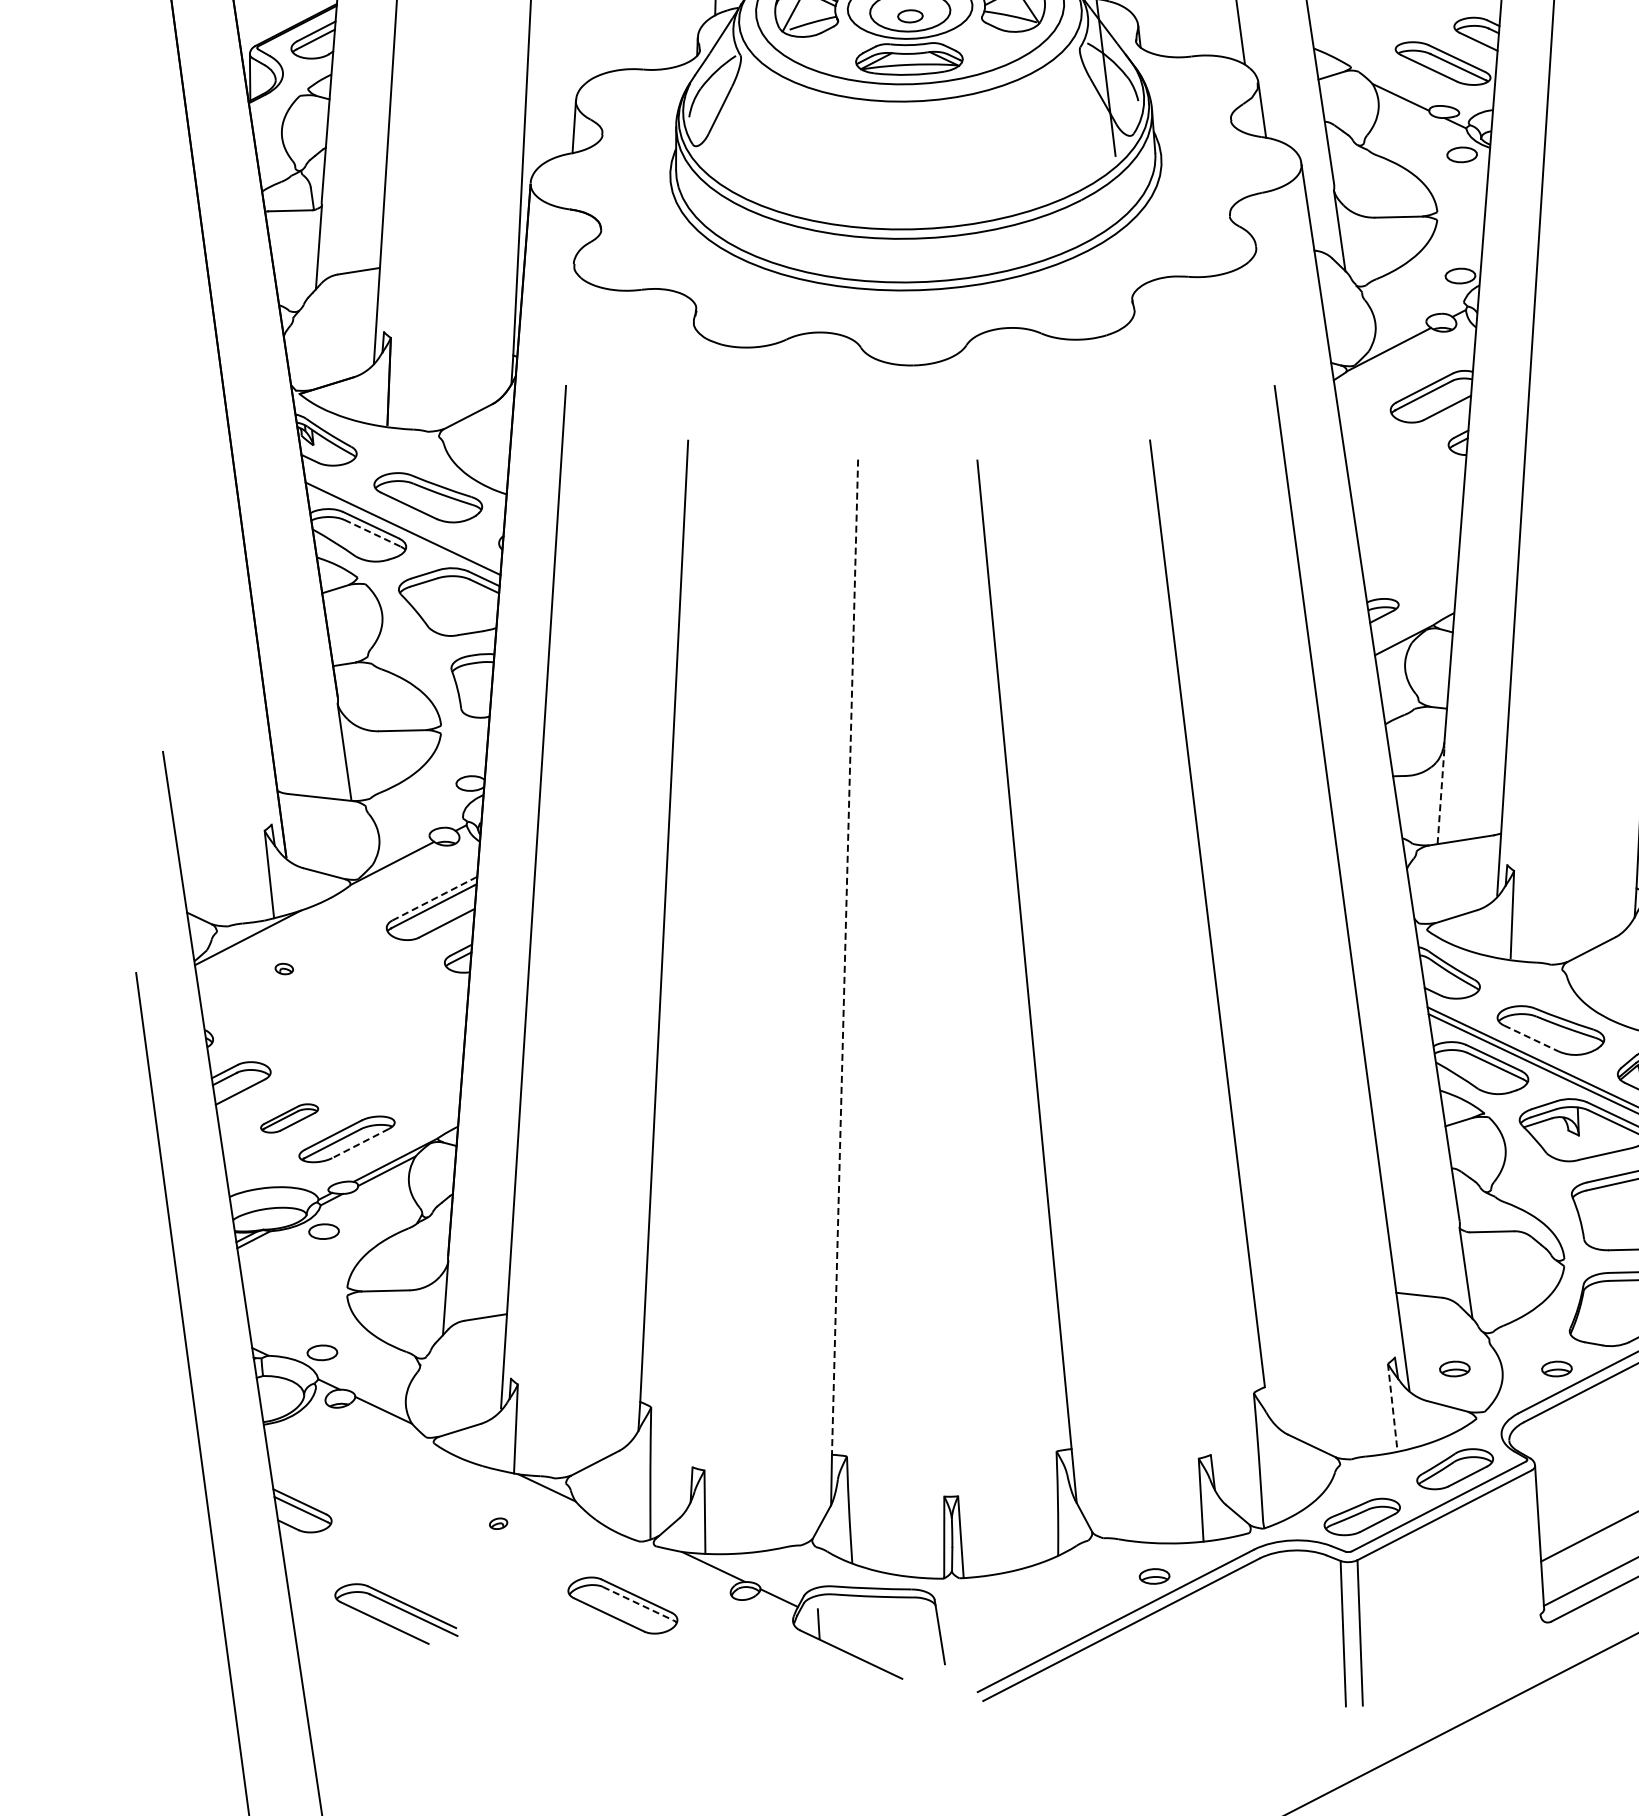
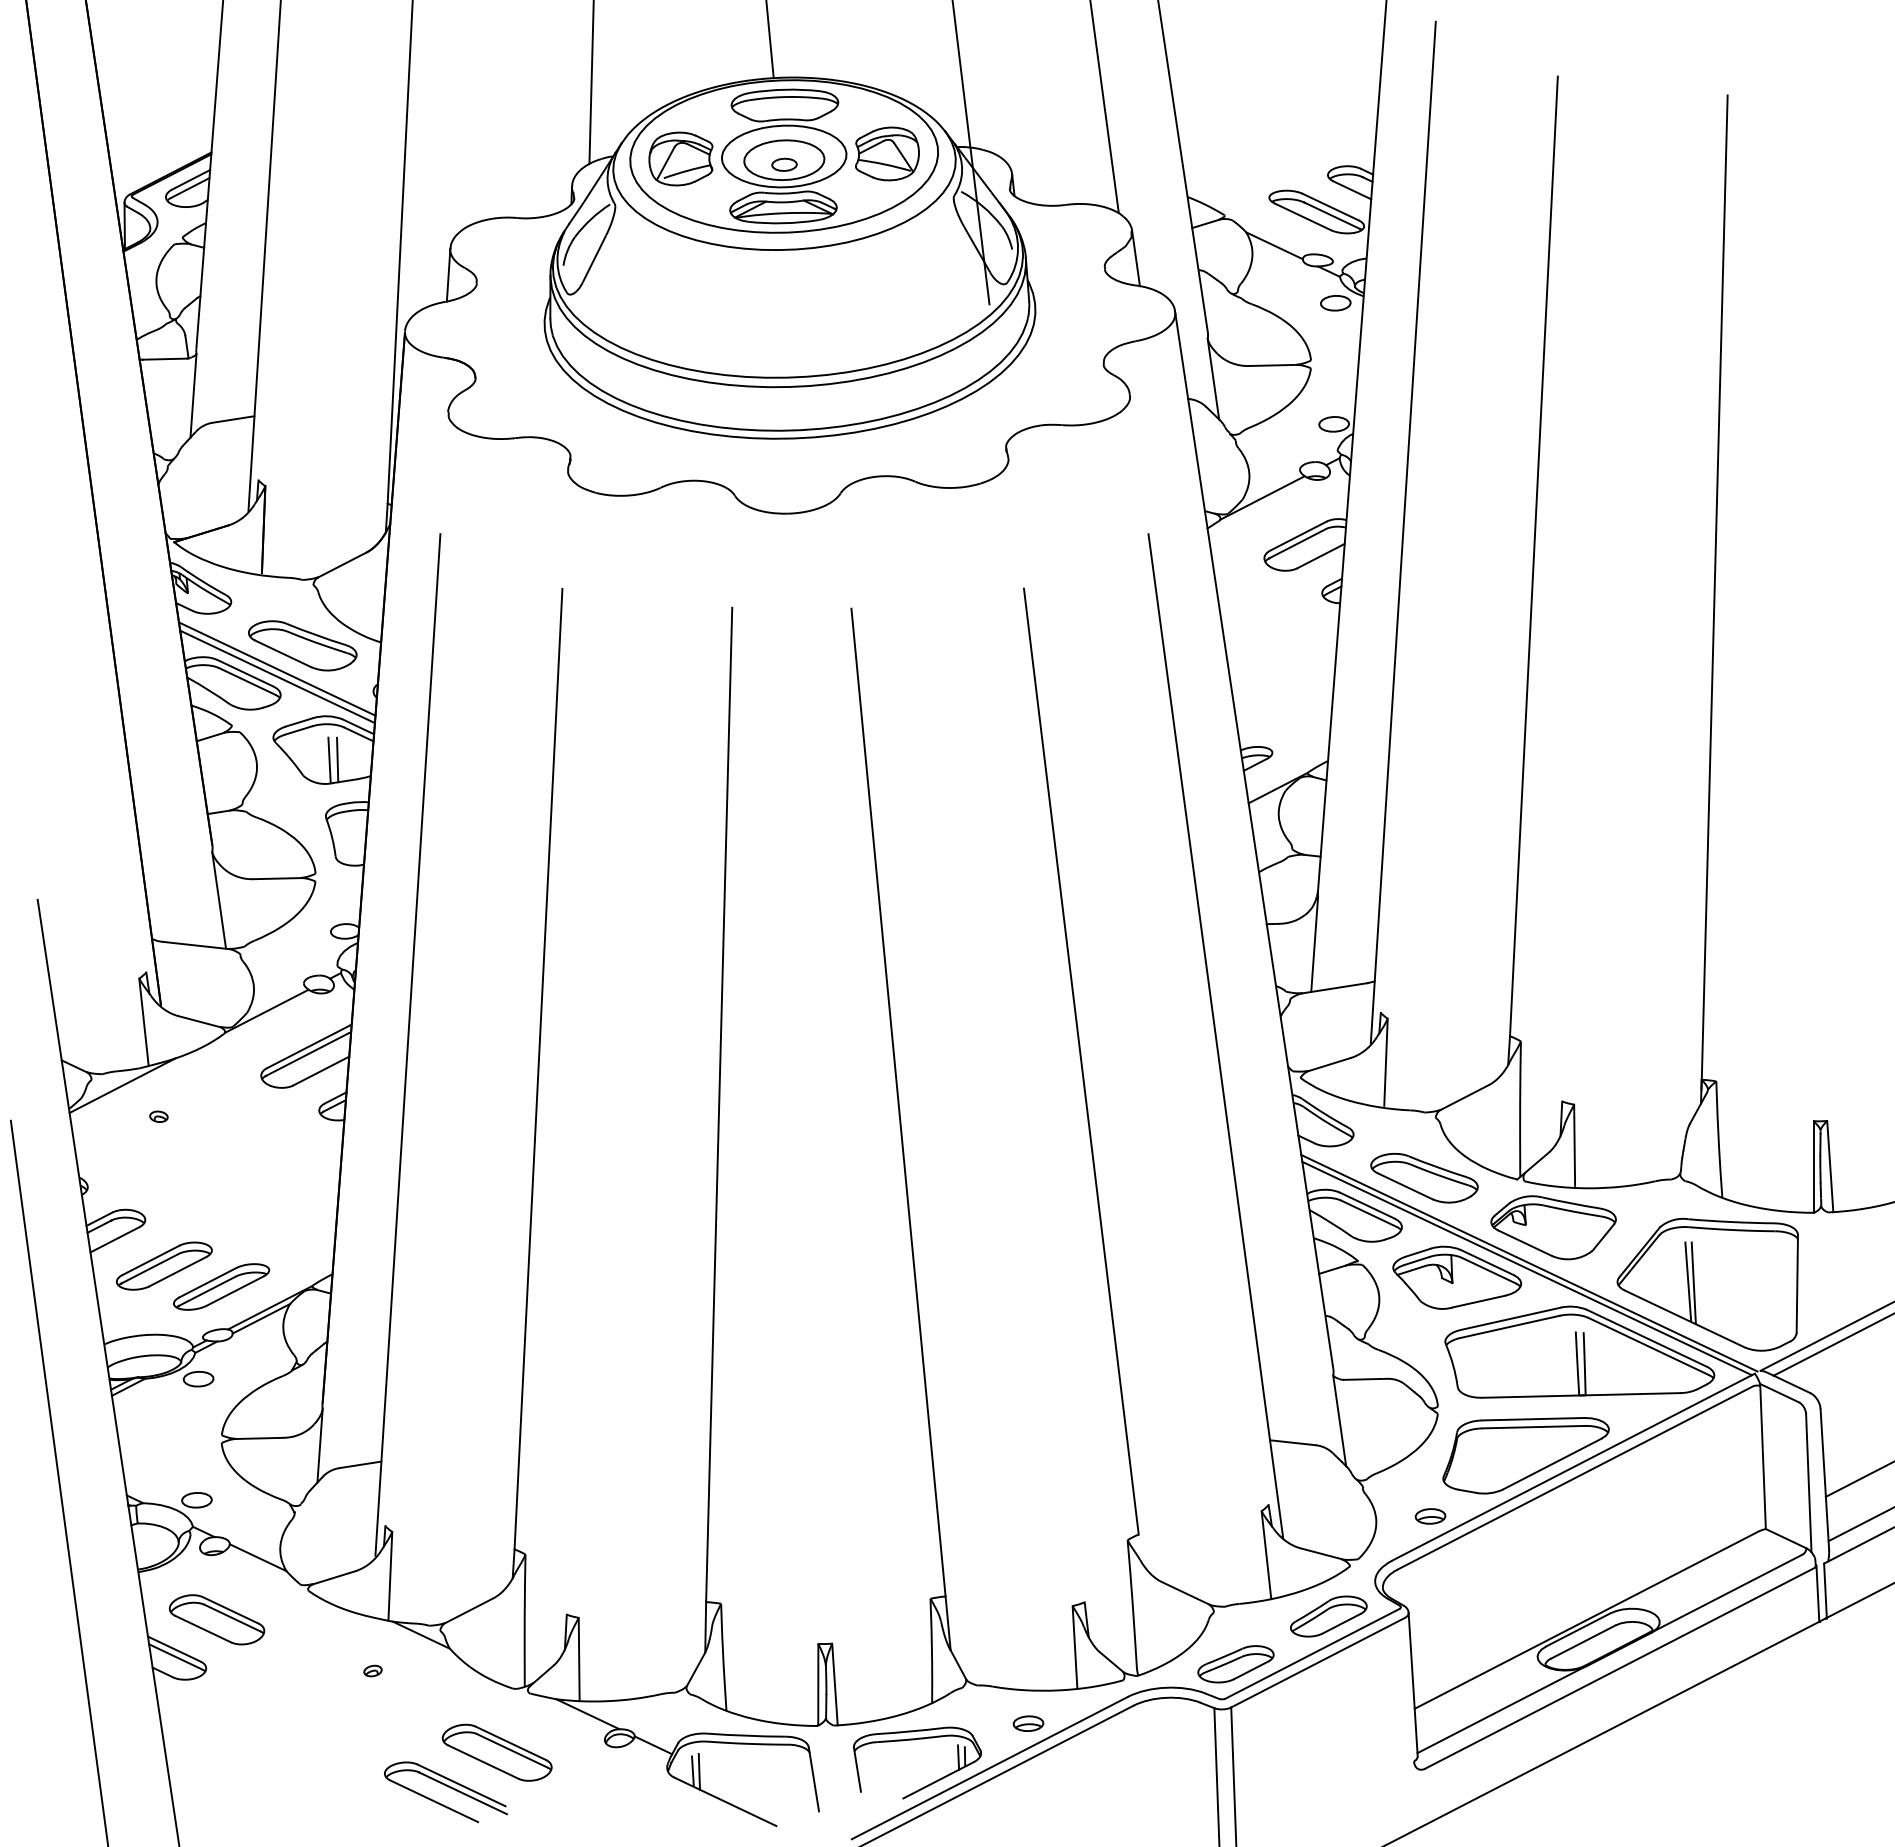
line: (403, 520) -> (277, 668), added
line: (372, 533) -> (247, 681), dashed -> solid
line: (463, 611) -> (337, 759), added
line: (455, 612) -> (329, 760), added
line: (1440, 796) -> (1314, 944), dashed -> solid
line: (434, 898) -> (308, 1046), dashed -> solid
line: (845, 957) -> (719, 1105), dashed -> solid
line: (1531, 1038) -> (1405, 1186), dashed -> solid
part: (288, 1117) -> (163, 1265), size x1.67
line: (360, 1143) -> (235, 1291), dashed -> solid
part: (1454, 1369) -> (1328, 1516), removed
line: (1392, 1408) -> (1266, 1555), dashed -> solid
part: (341, 1472) -> (216, 1619), added
part: (1040, 1593) -> (914, 1740), added
line: (638, 1603) -> (512, 1750), dashed -> solid
part: (396, 1614) -> (445, 1792), moved
line: (825, 1624) -> (699, 1771), added

